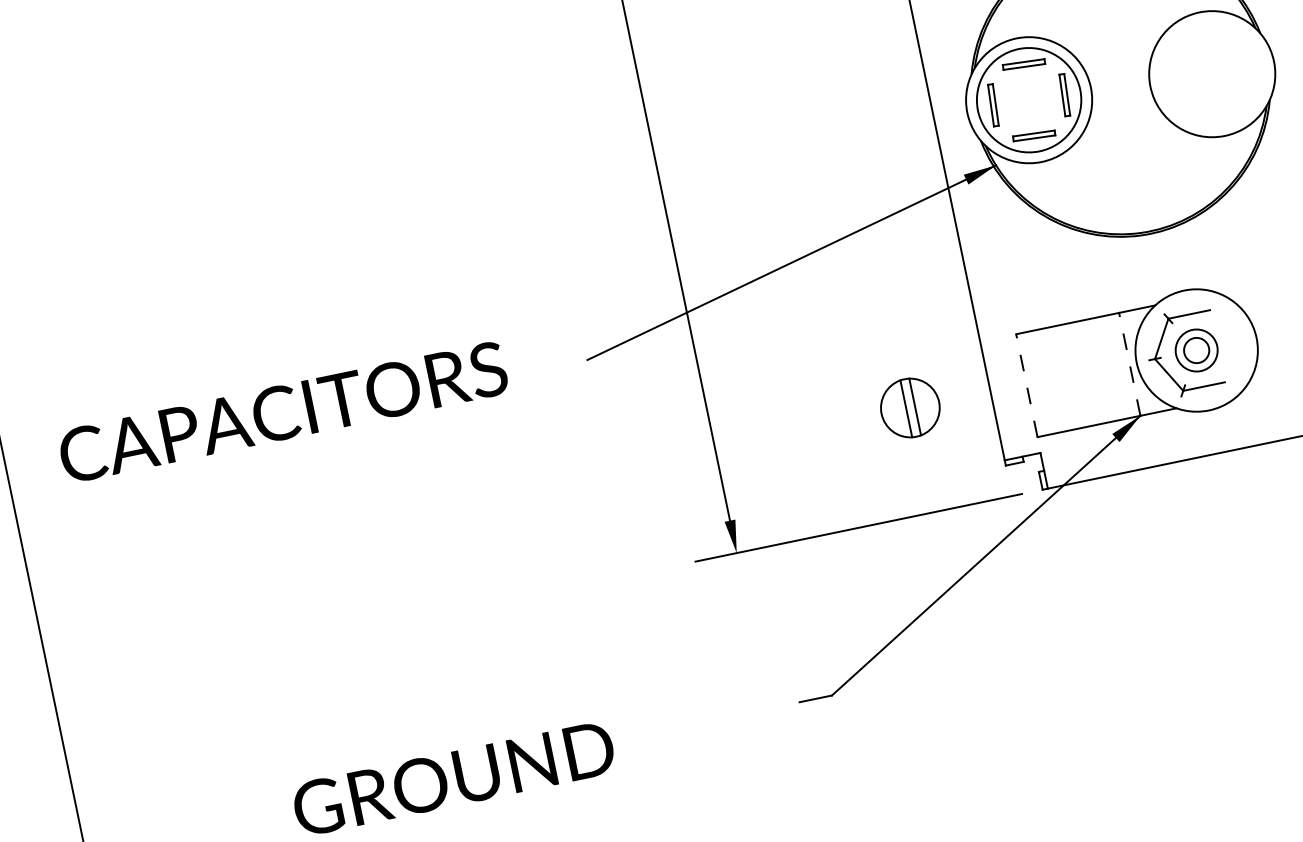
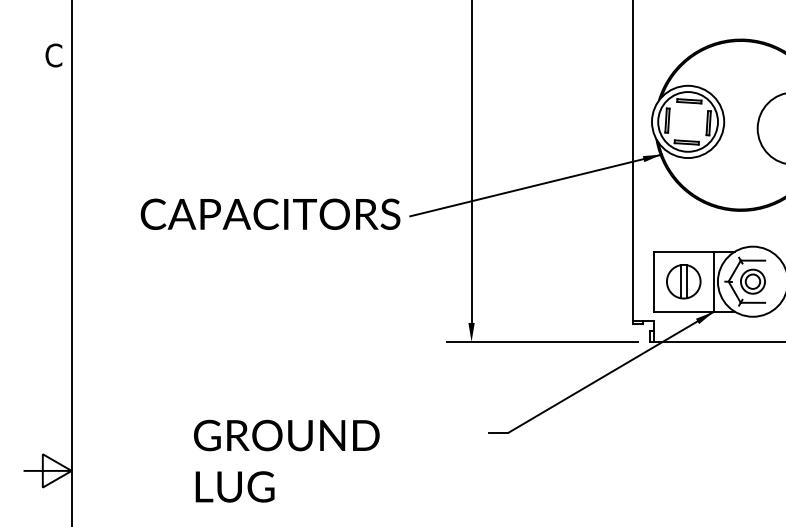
line: (1129, 364) -> (713, 281), dashed -> solid
line: (1026, 385) -> (653, 281), dashed -> solid
part: (909, 407) -> (683, 281), moved
text: (282, 410) -> (270, 213), moved

